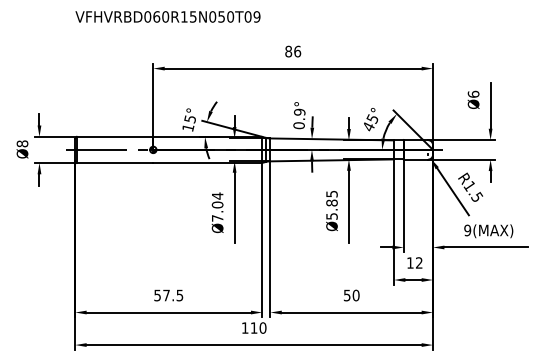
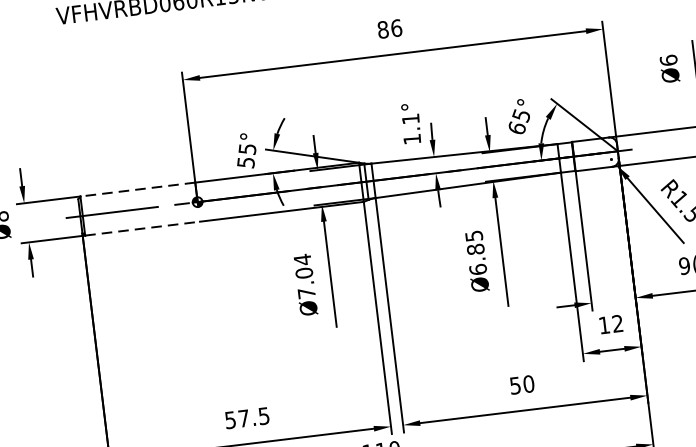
text: (299, 118) -> (411, 128), 0.9° -> 1.1°
text: (368, 126) -> (516, 127), 45° -> 65°
text: (188, 128) -> (246, 163), 15° -> 55°
line: (114, 136) -> (136, 189), solid -> dashed
line: (115, 162) -> (143, 227), solid -> dashed
text: (331, 215) -> (477, 268), Ø5.85 -> Ø6.85

